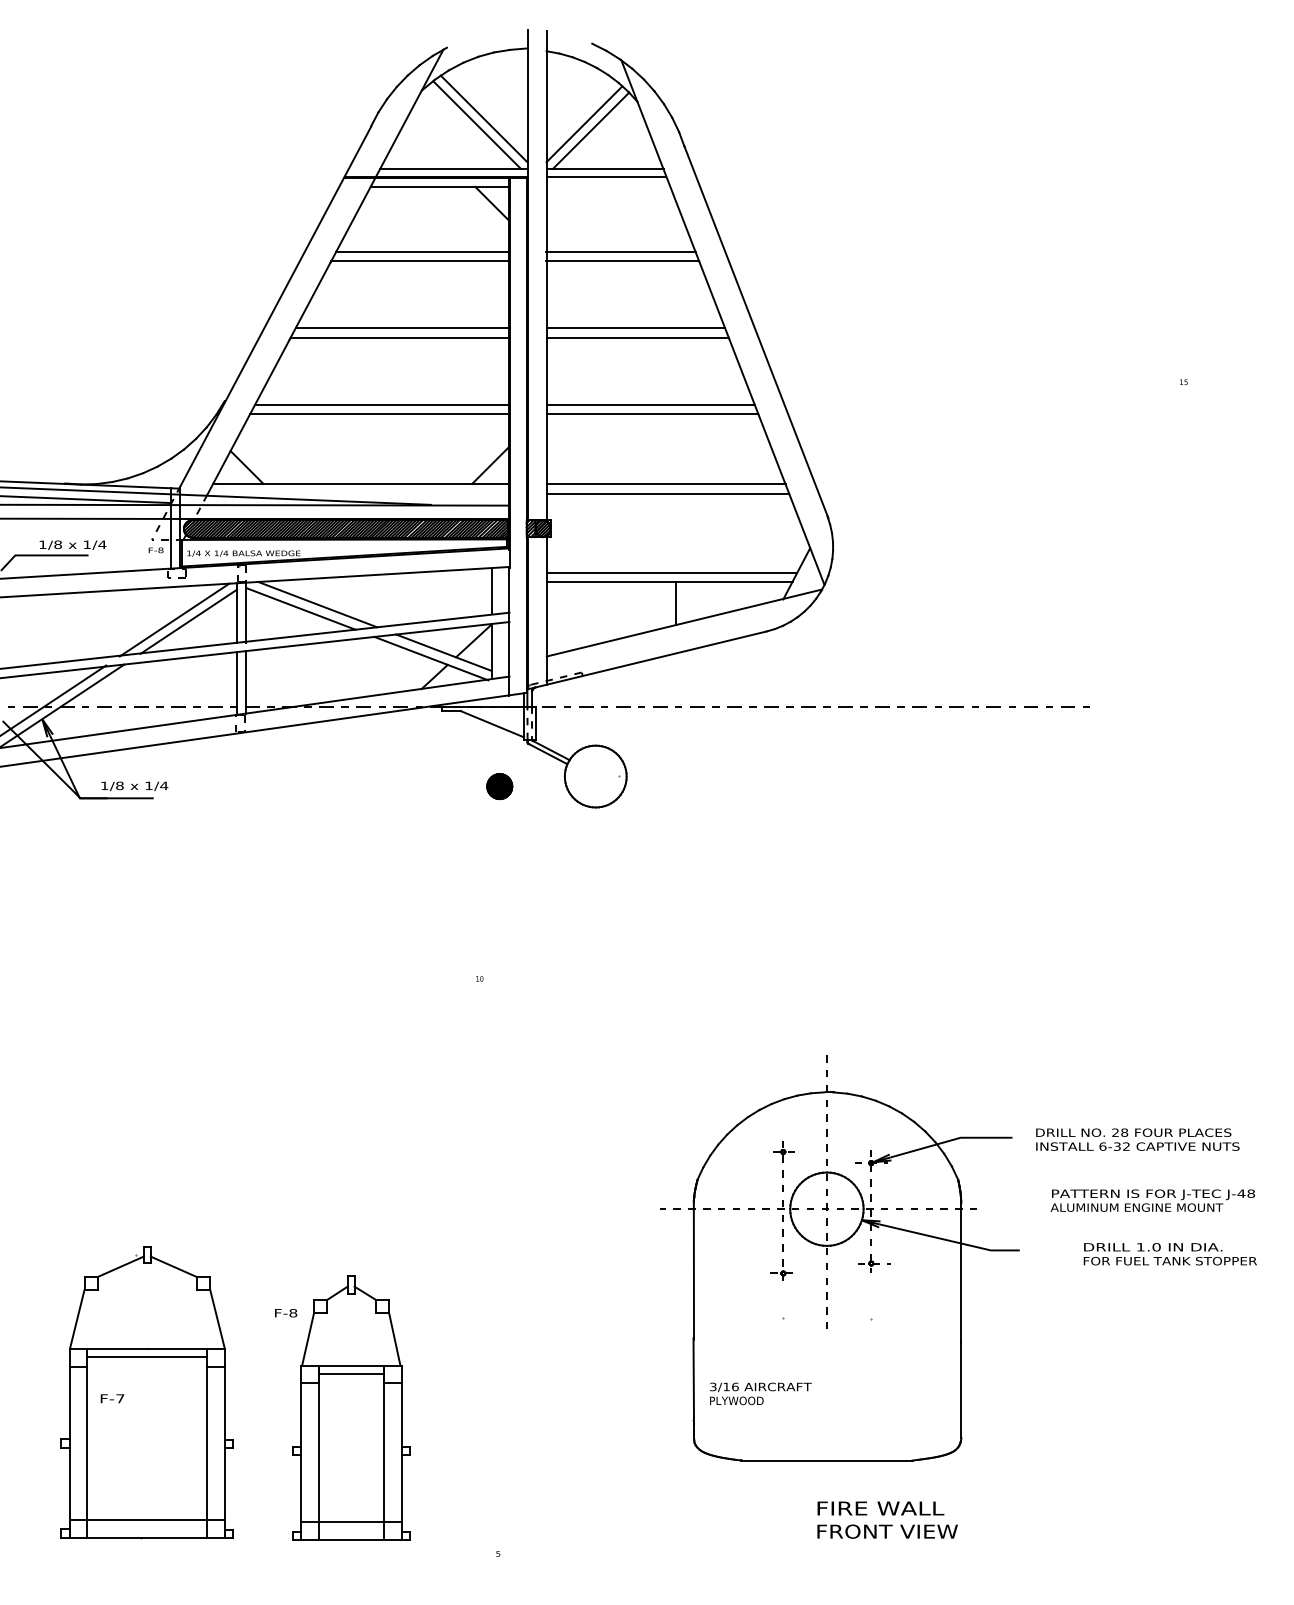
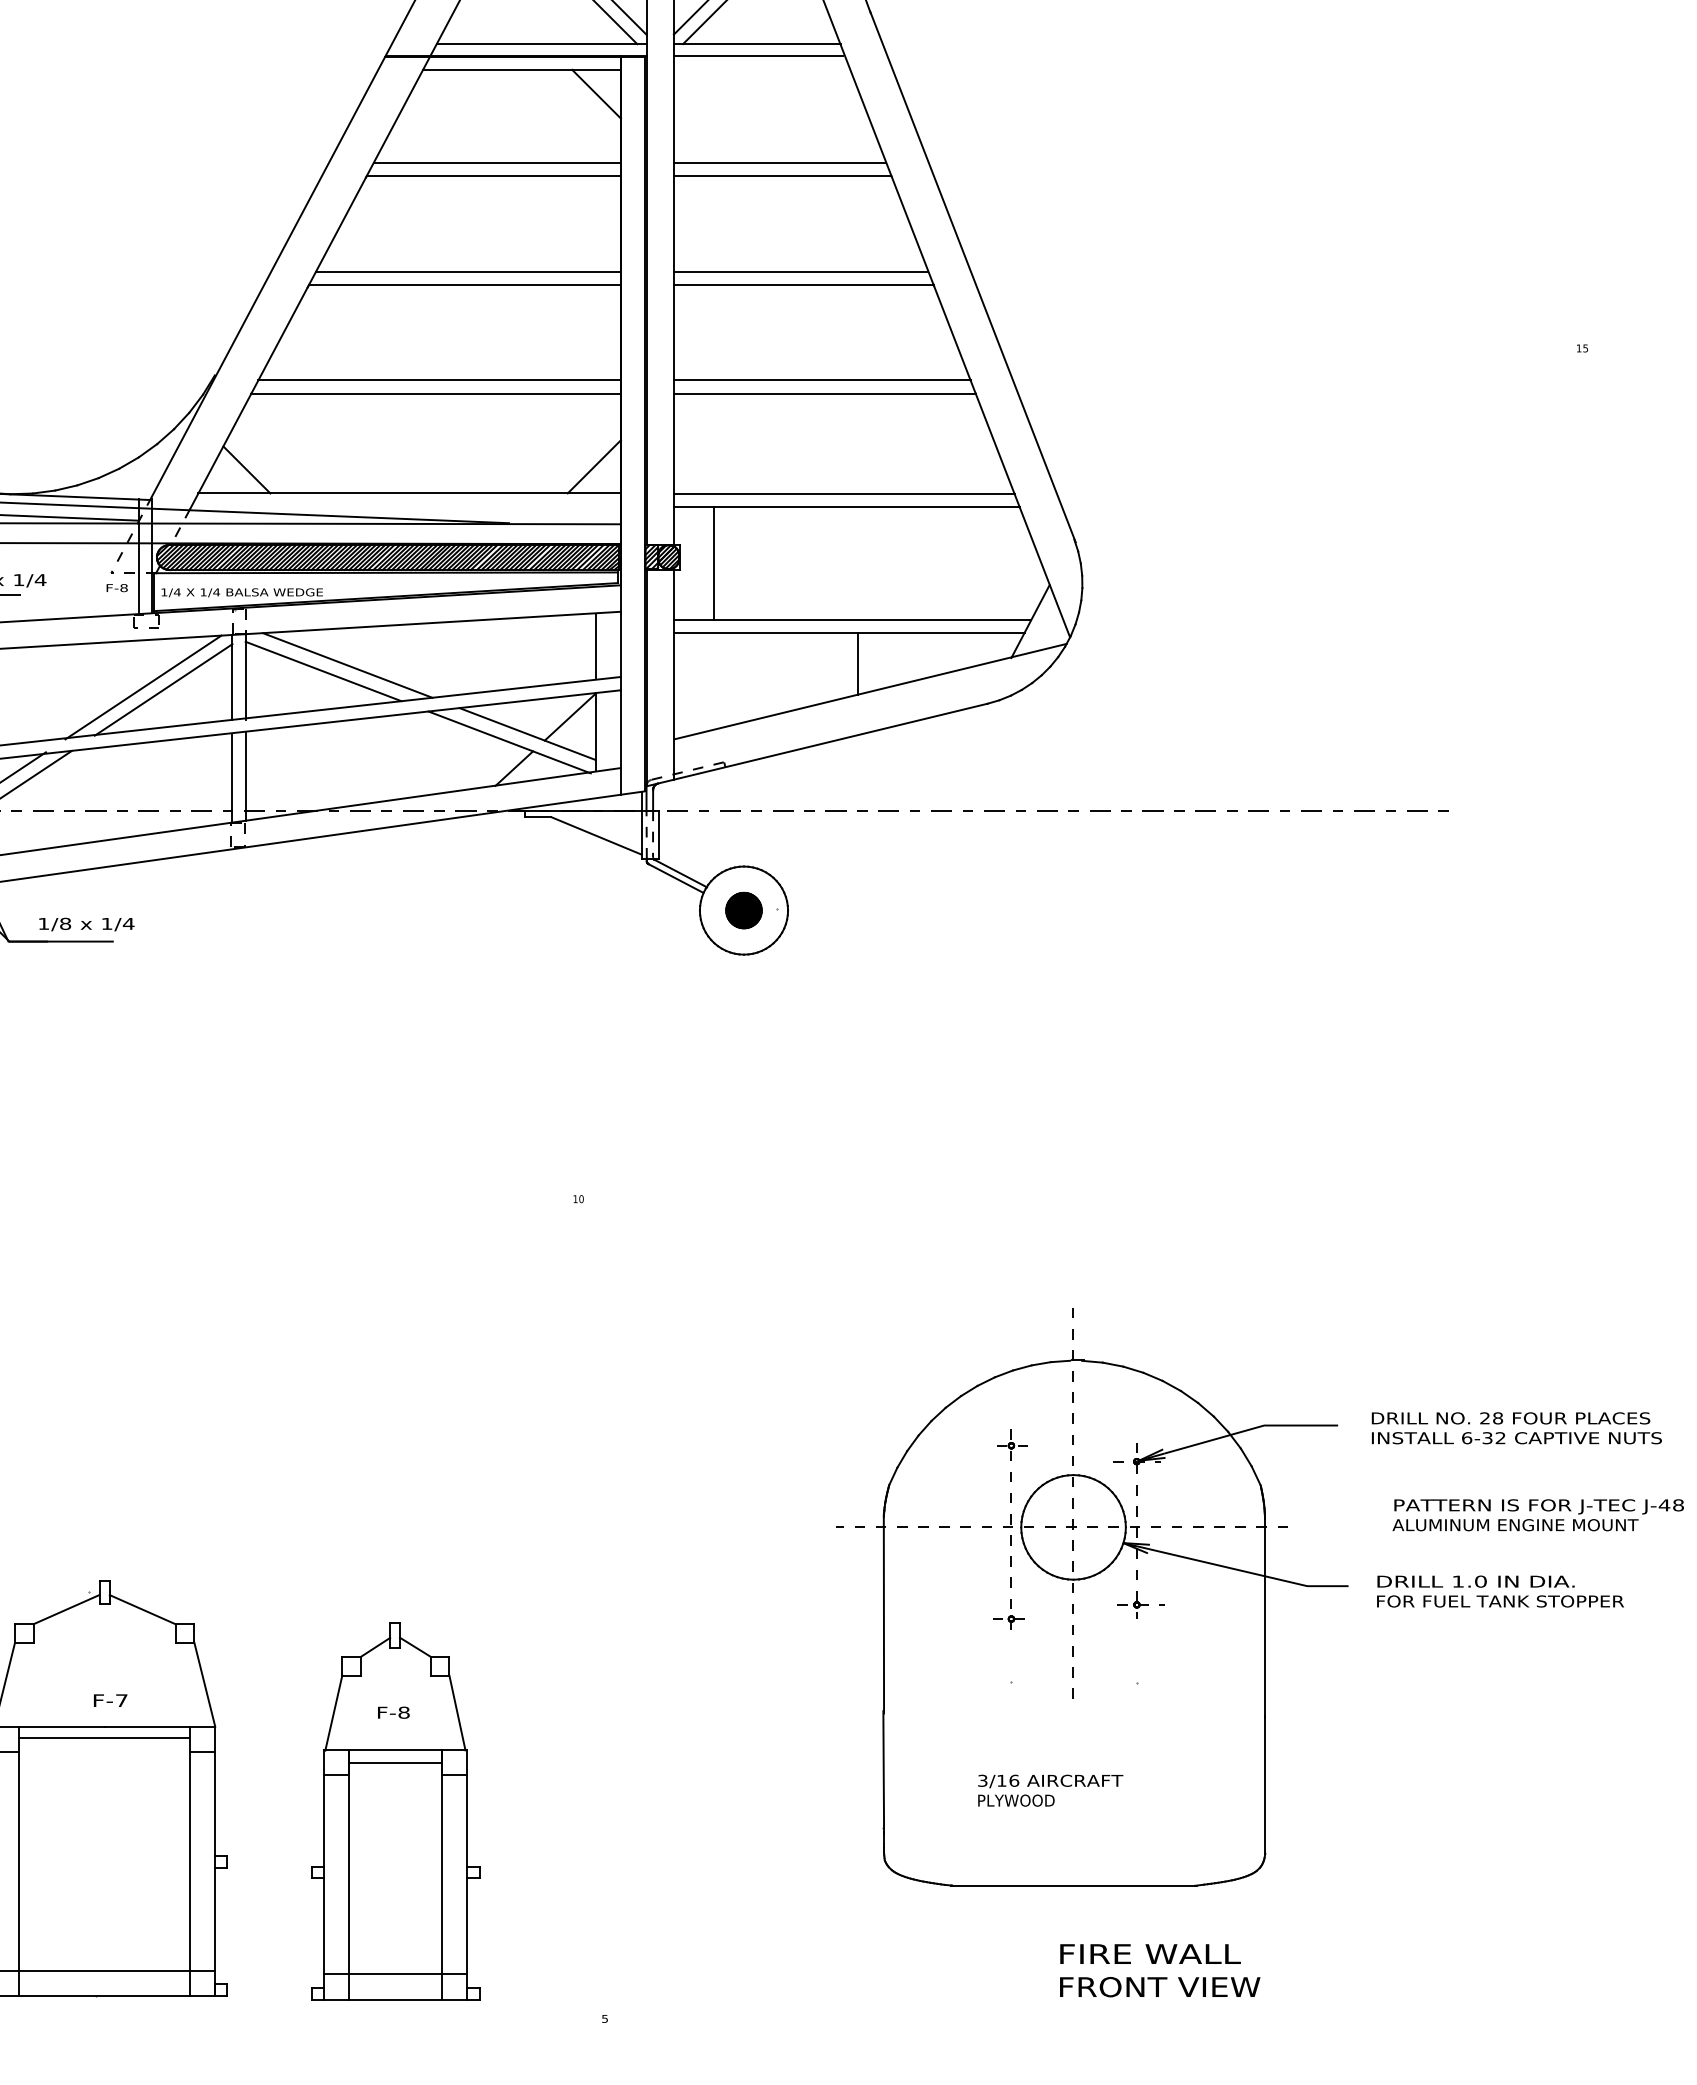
line: (574, 532) -> (713, 562), added
part: (499, 786) -> (743, 910), moved
text: (1169, 1254) -> (1499, 1591), moved
text: (286, 1313) -> (394, 1713), moved
text: (760, 1393) -> (1050, 1790), moved
text: (112, 1398) -> (110, 1700), moved

